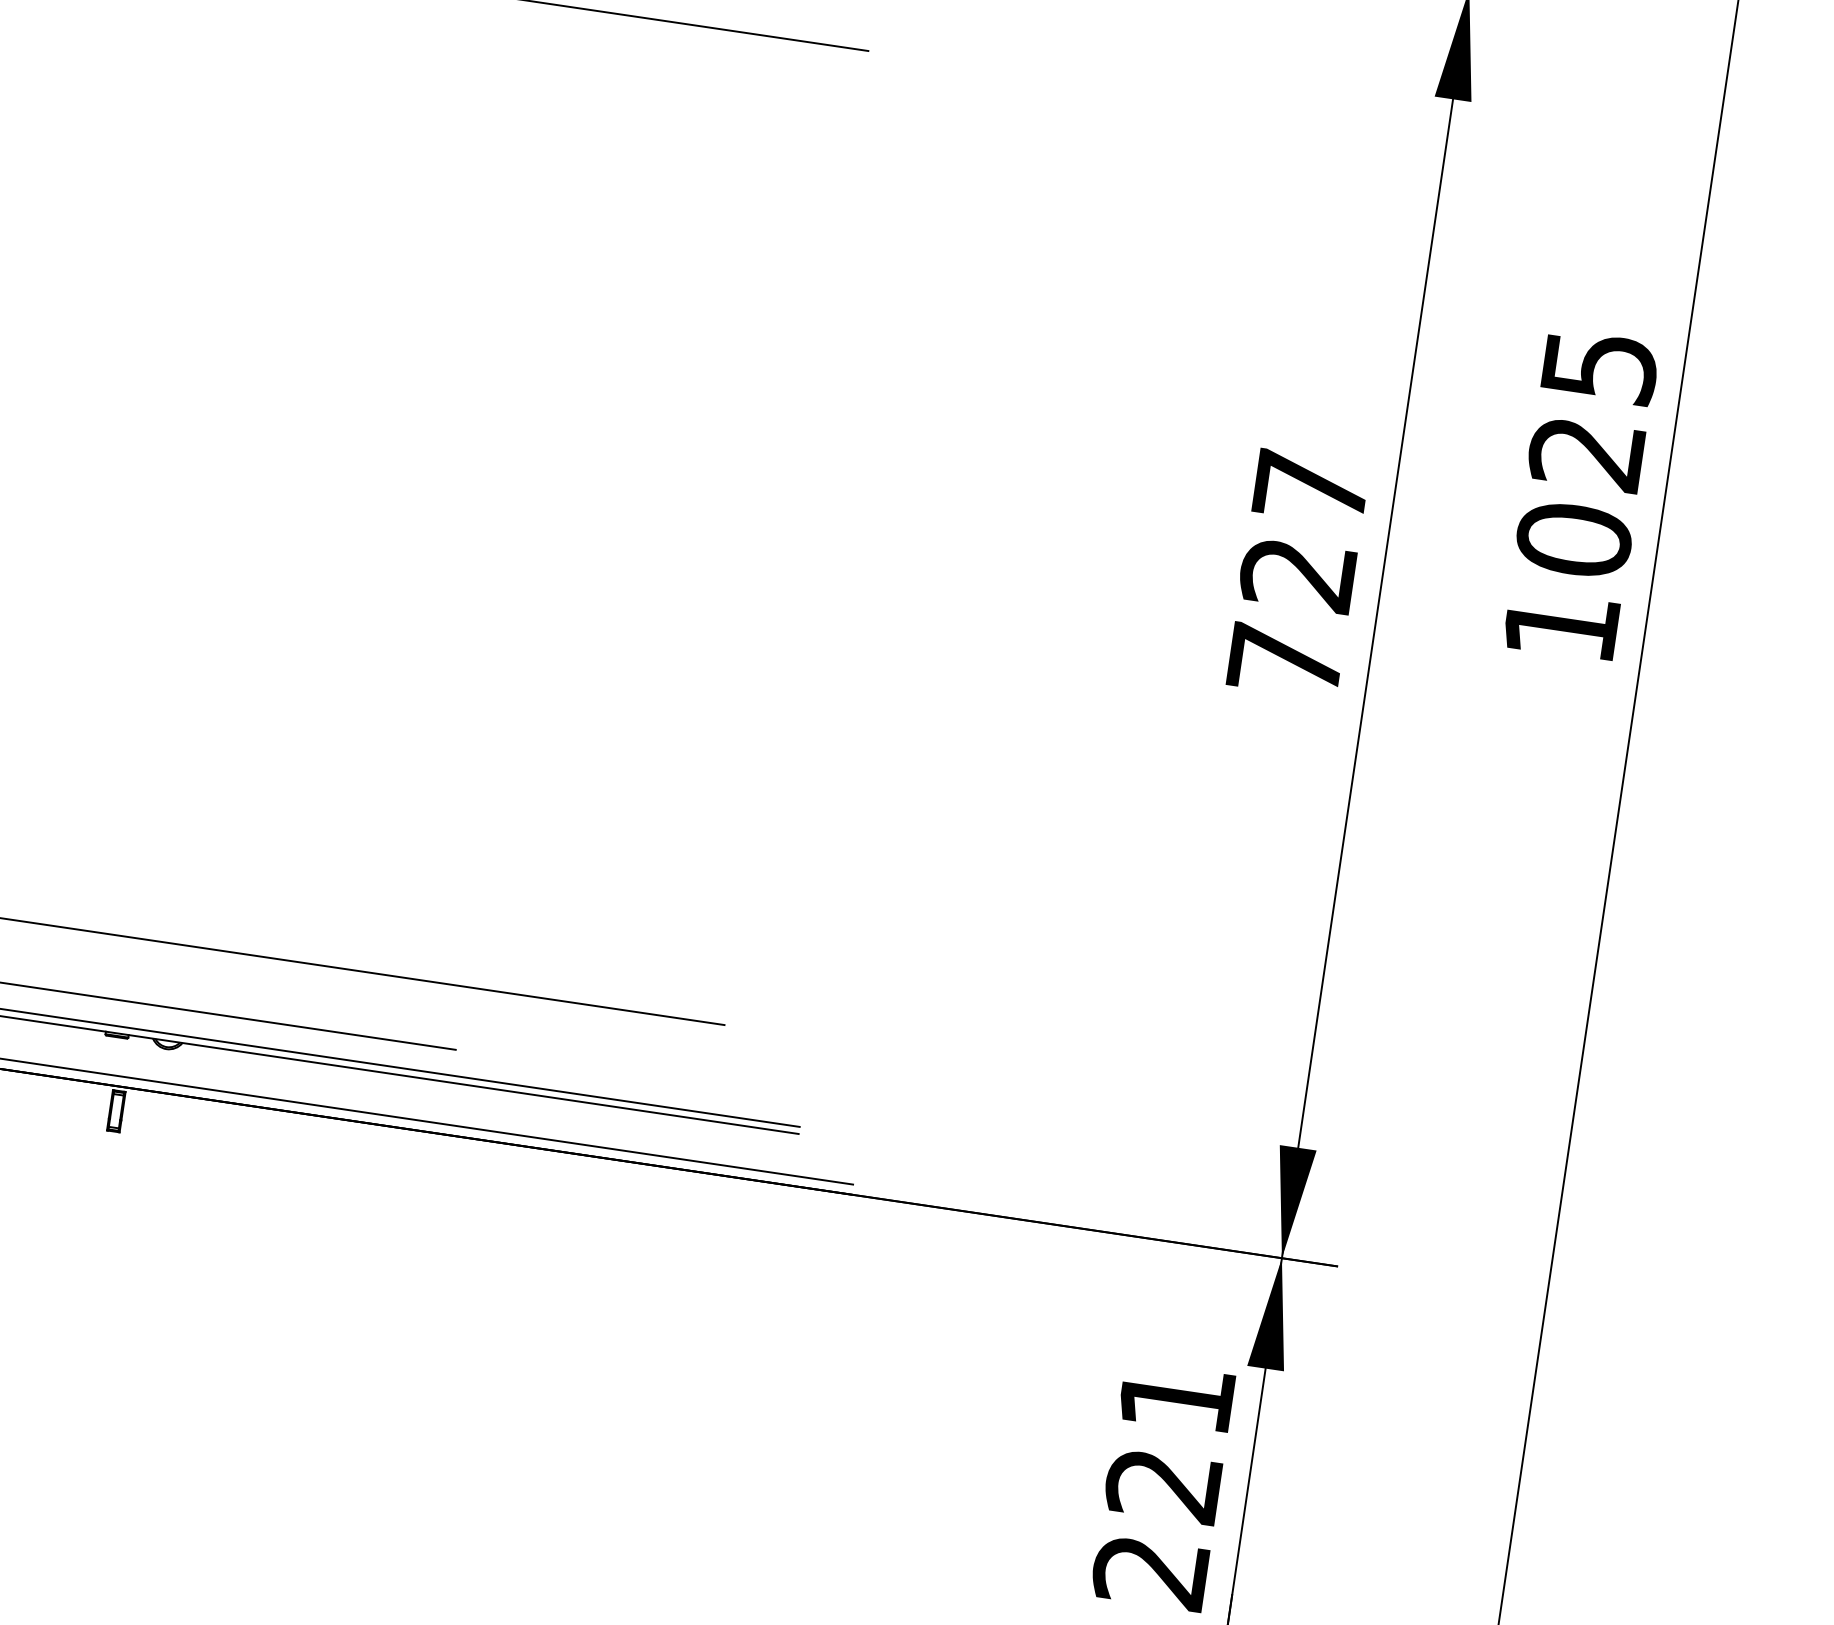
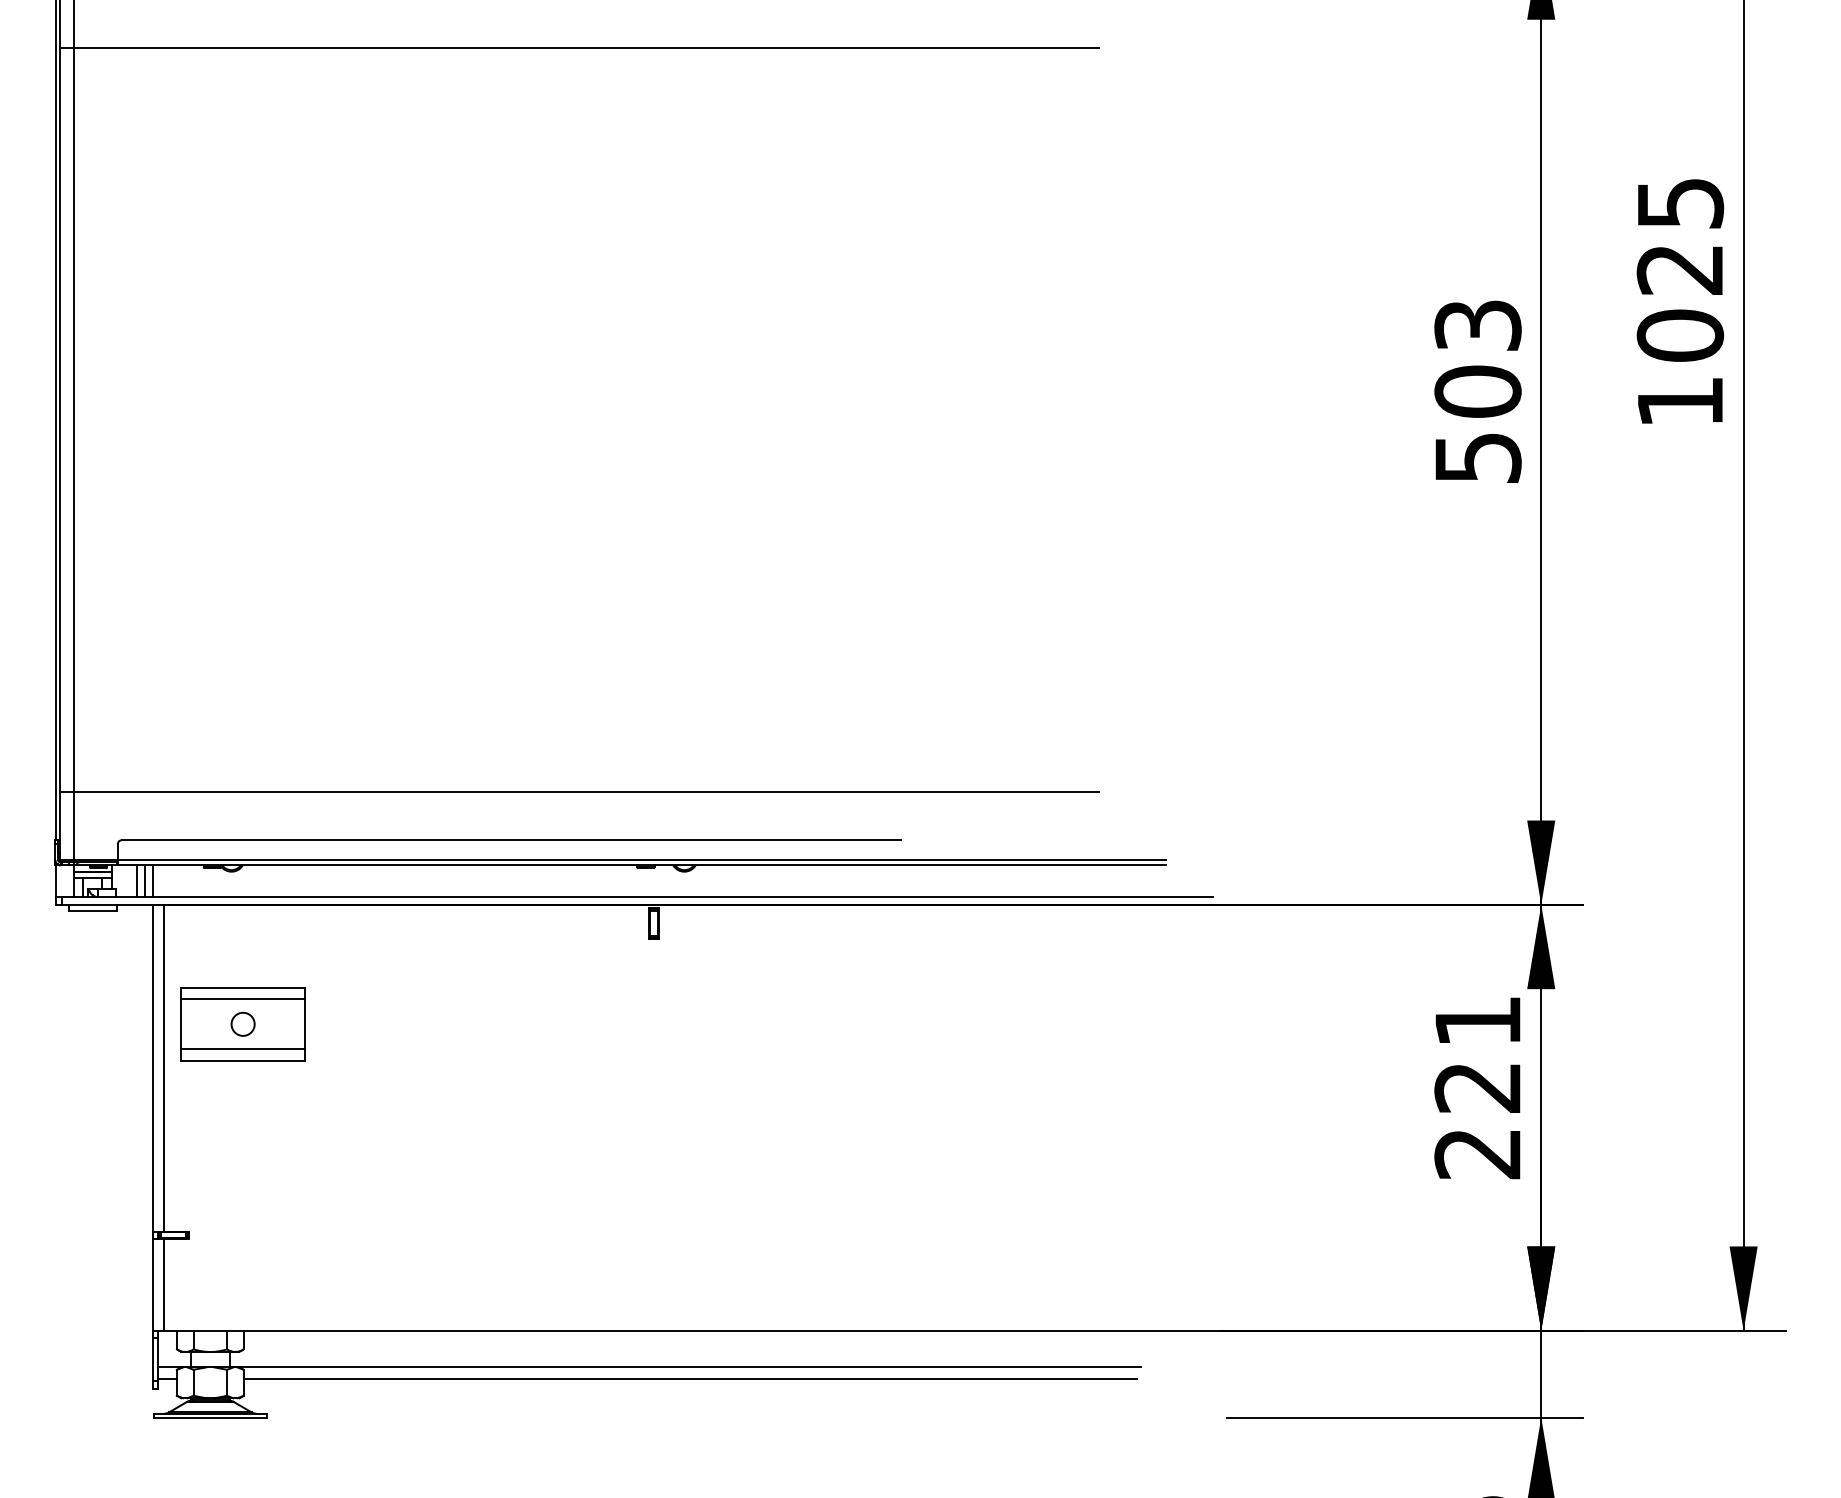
text: (1297, 573) -> (1477, 391), 727 -> 503

